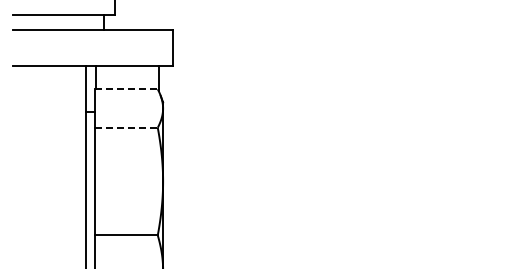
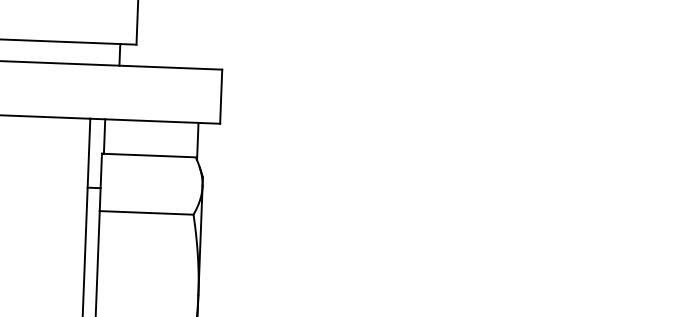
line: (126, 89) -> (149, 155), dashed -> solid
line: (126, 127) -> (146, 212), dashed -> solid

